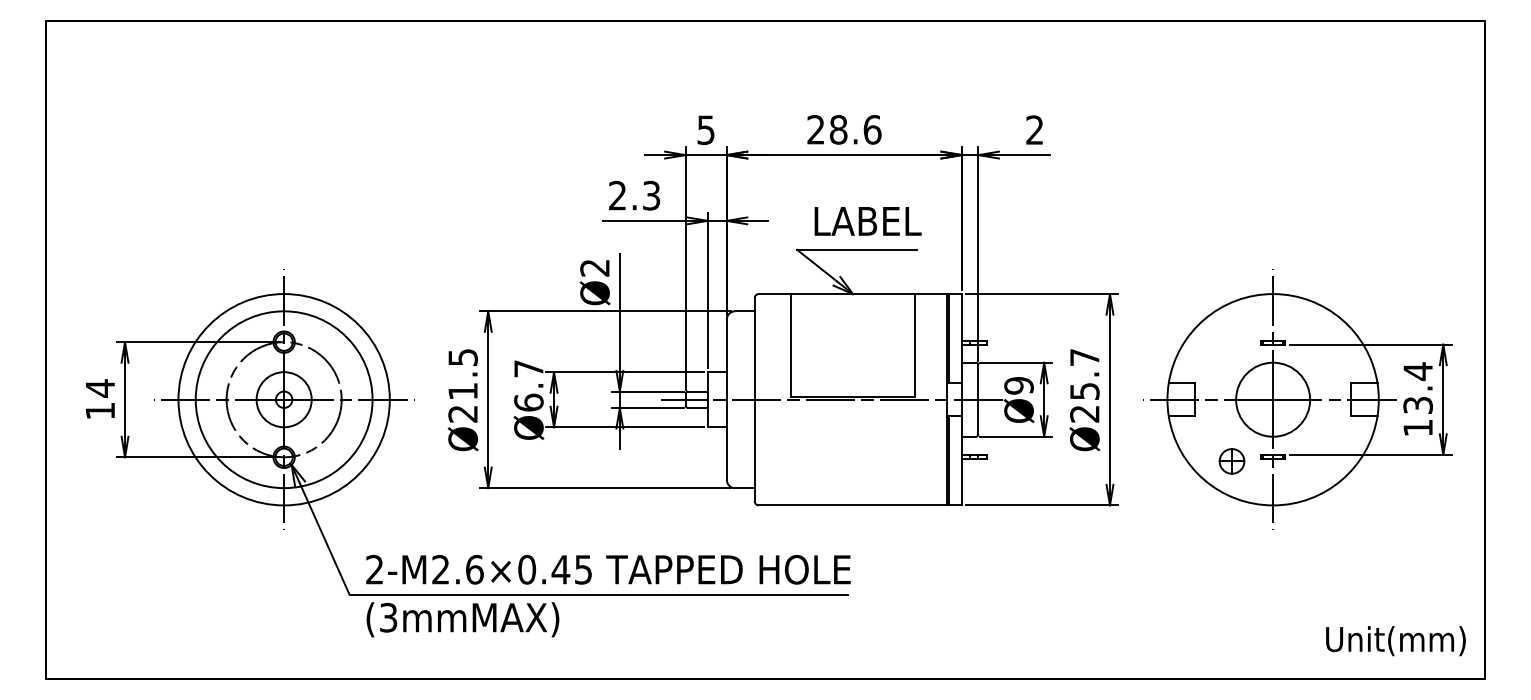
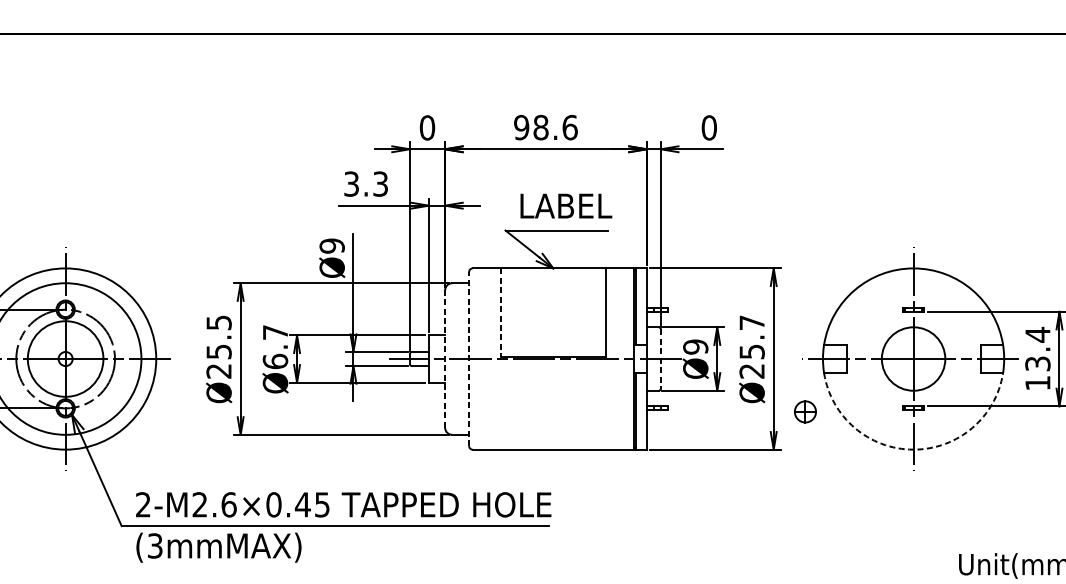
text: (815, 129) -> (521, 127), 28.6 -> 98.6
text: (706, 130) -> (427, 128), 5 -> 0
text: (1034, 130) -> (708, 128), 2 -> 0
text: (617, 195) -> (351, 183), 2.3 -> 3.3
text: (594, 267) -> (331, 245), Ø2 -> Ø9
line: (791, 345) -> (500, 312), solid -> dashed
text: (462, 391) -> (218, 351), Ø21.5 -> Ø25.5
circle: (283, 399) -> (65, 358), size x1.6
line: (726, 399) -> (444, 358), solid -> dashed
line: (754, 399) -> (468, 358), solid -> dashed
line: (978, 399) -> (660, 358), solid -> dashed
part: (1231, 461) -> (805, 411), moved
arc: (1273, 505) -> (913, 449), solid -> dashed

